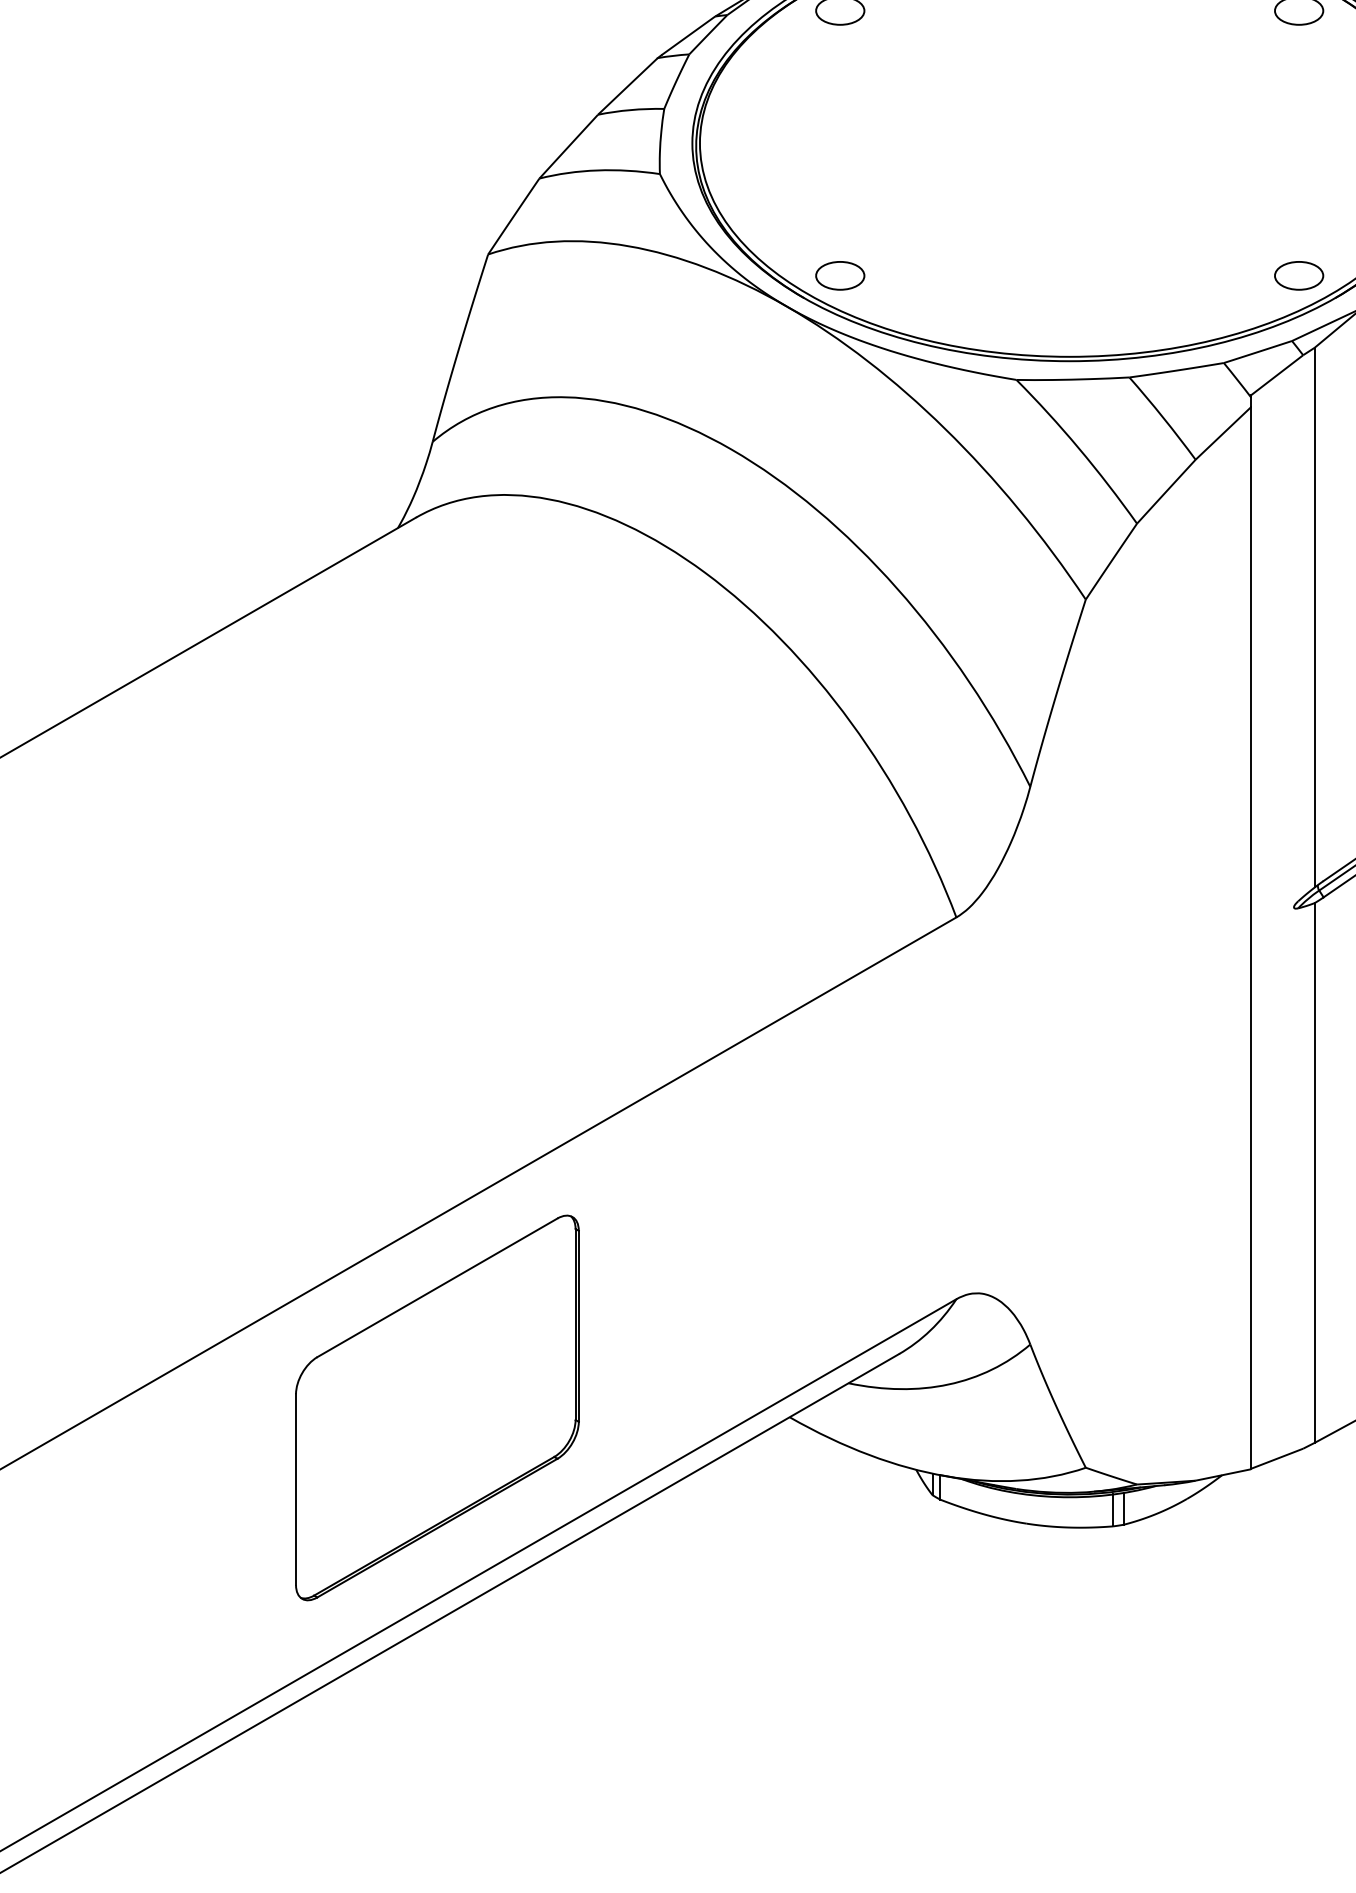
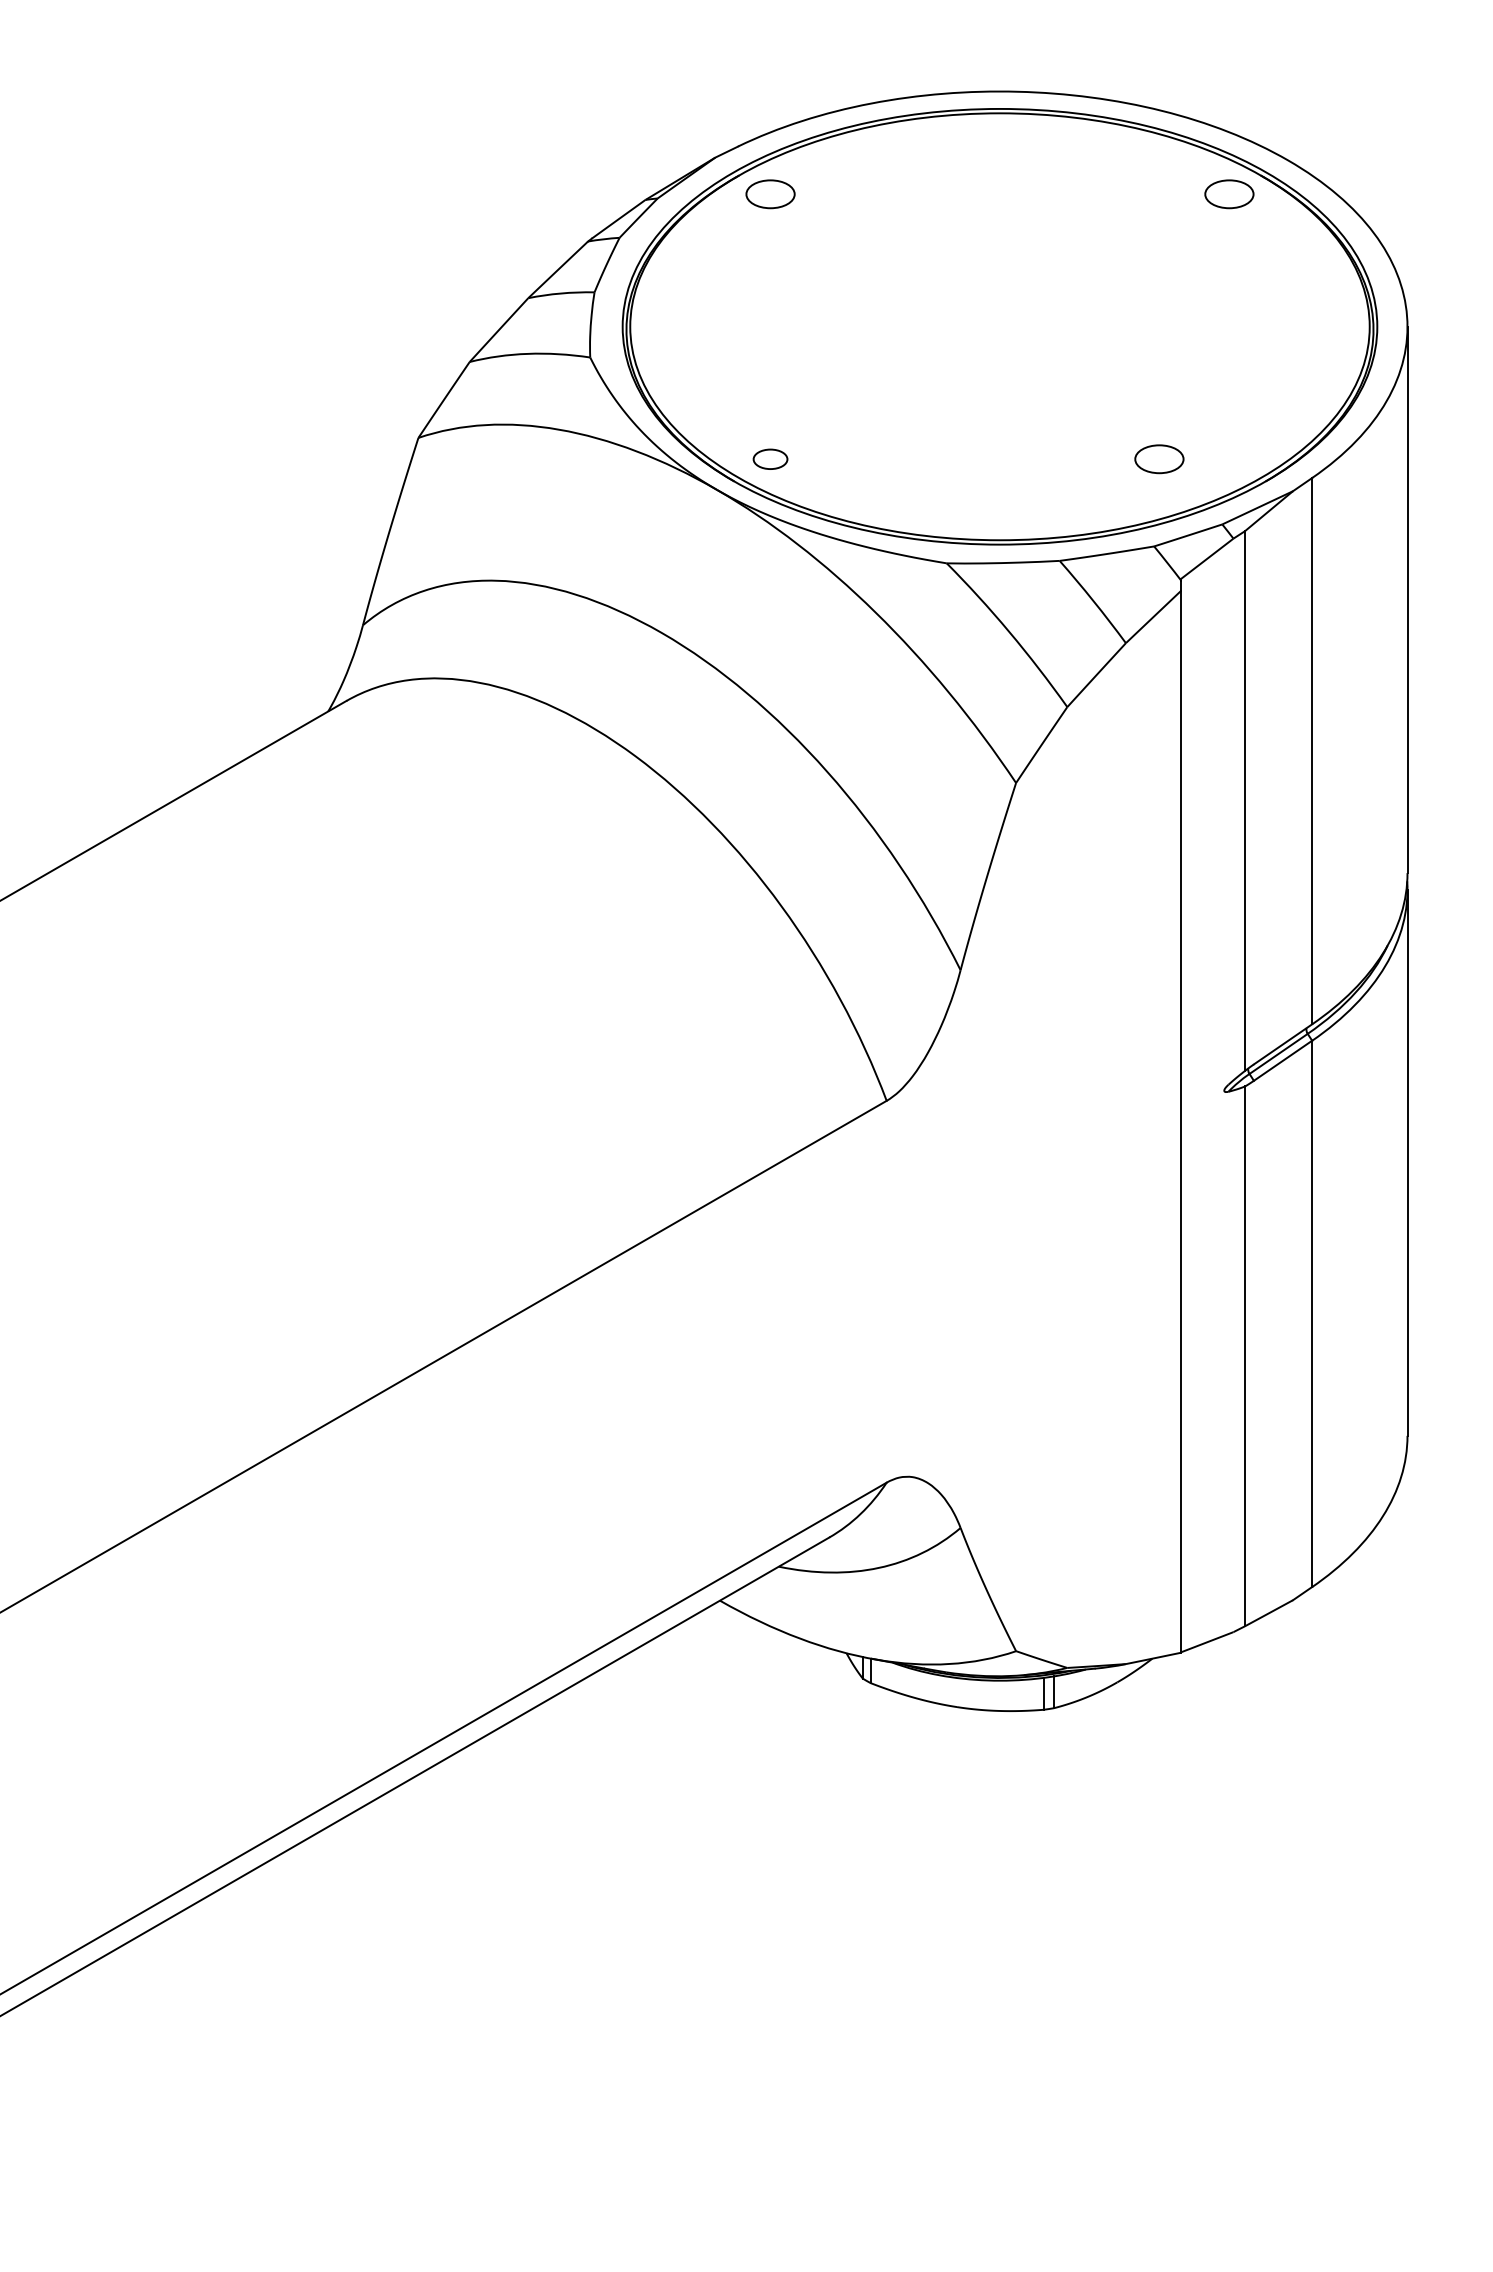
part: (840, 276) -> (770, 459), size x0.7
part: (1299, 276) -> (1159, 459), moved
part: (437, 1408) -> (367, 1591), removed

